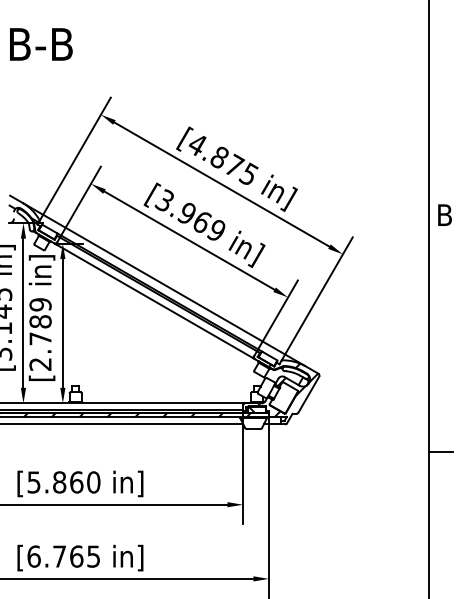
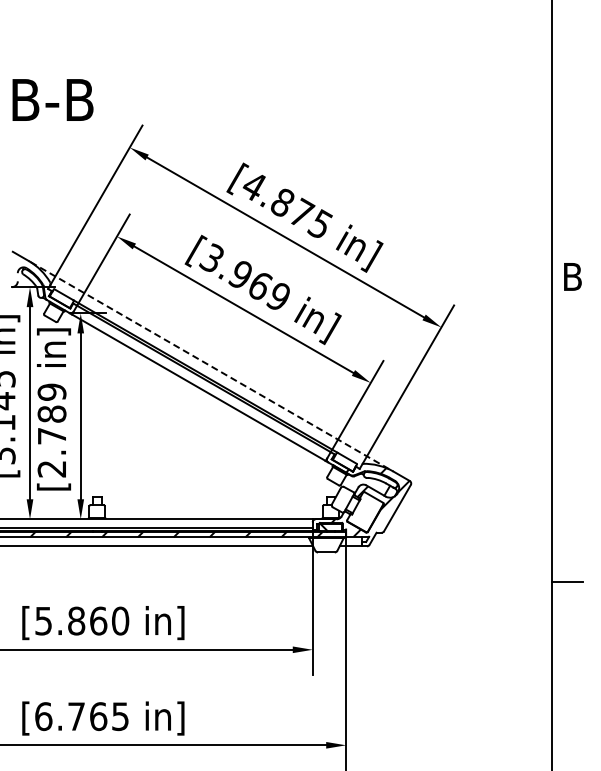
text: (40, 44) -> (52, 99), moved
hatch: (23, 213) -> (30, 274), removed
line: (164, 284) -> (211, 366), solid -> dashed

